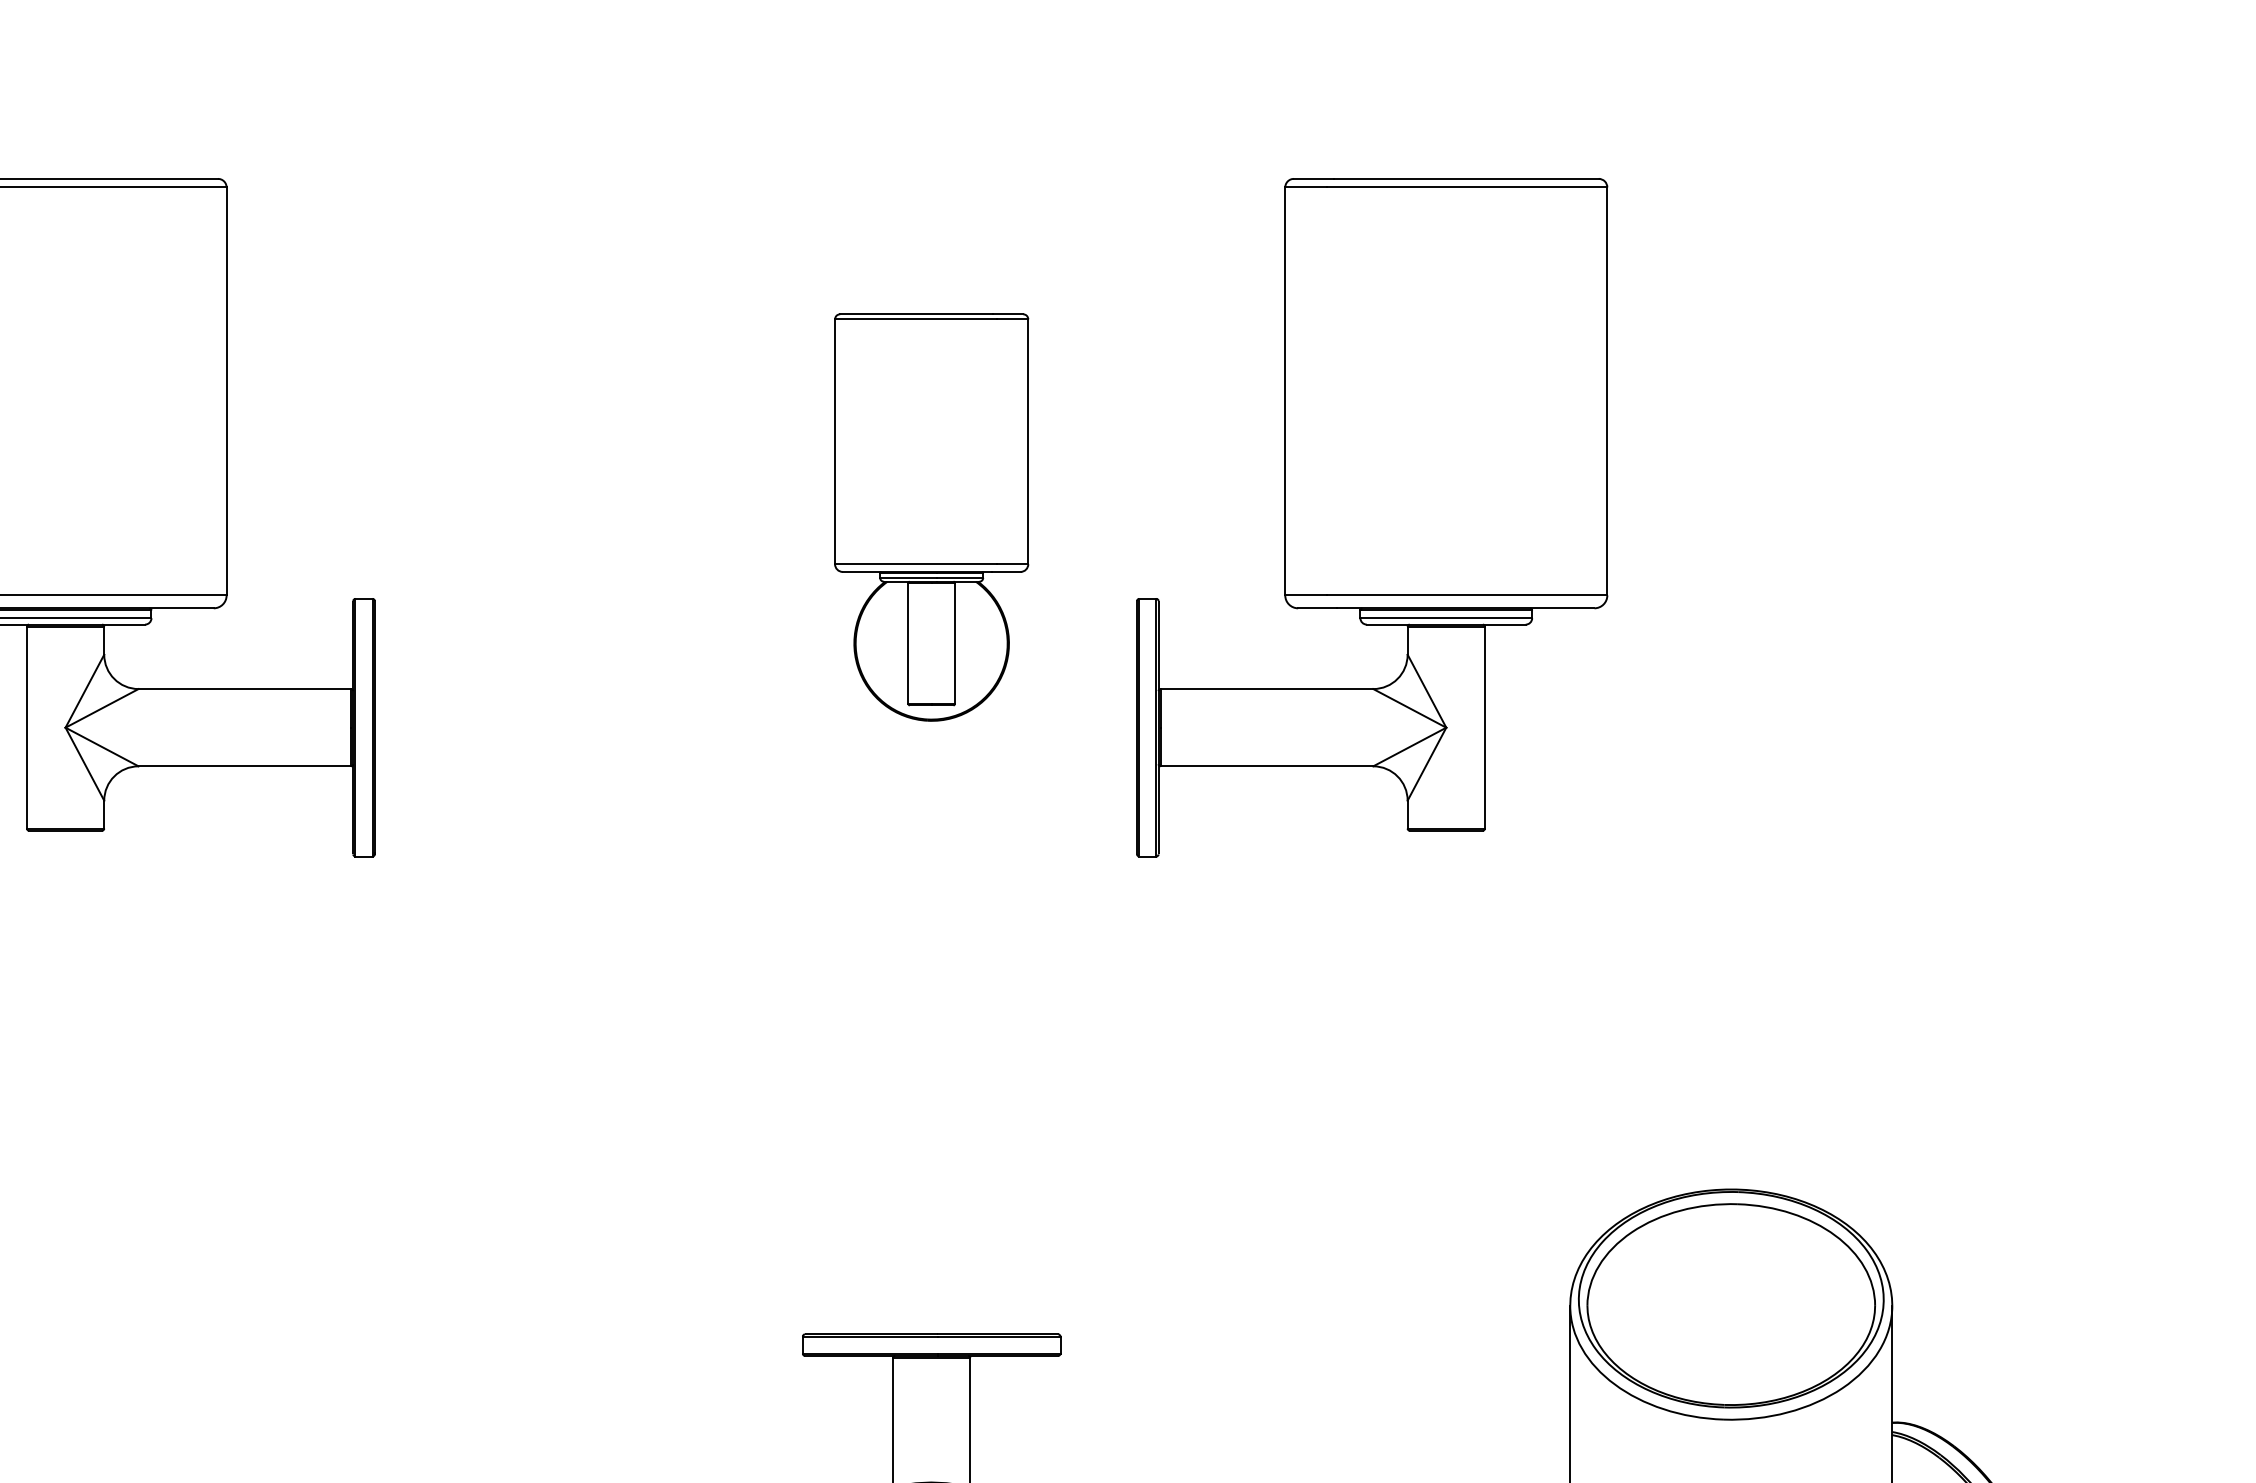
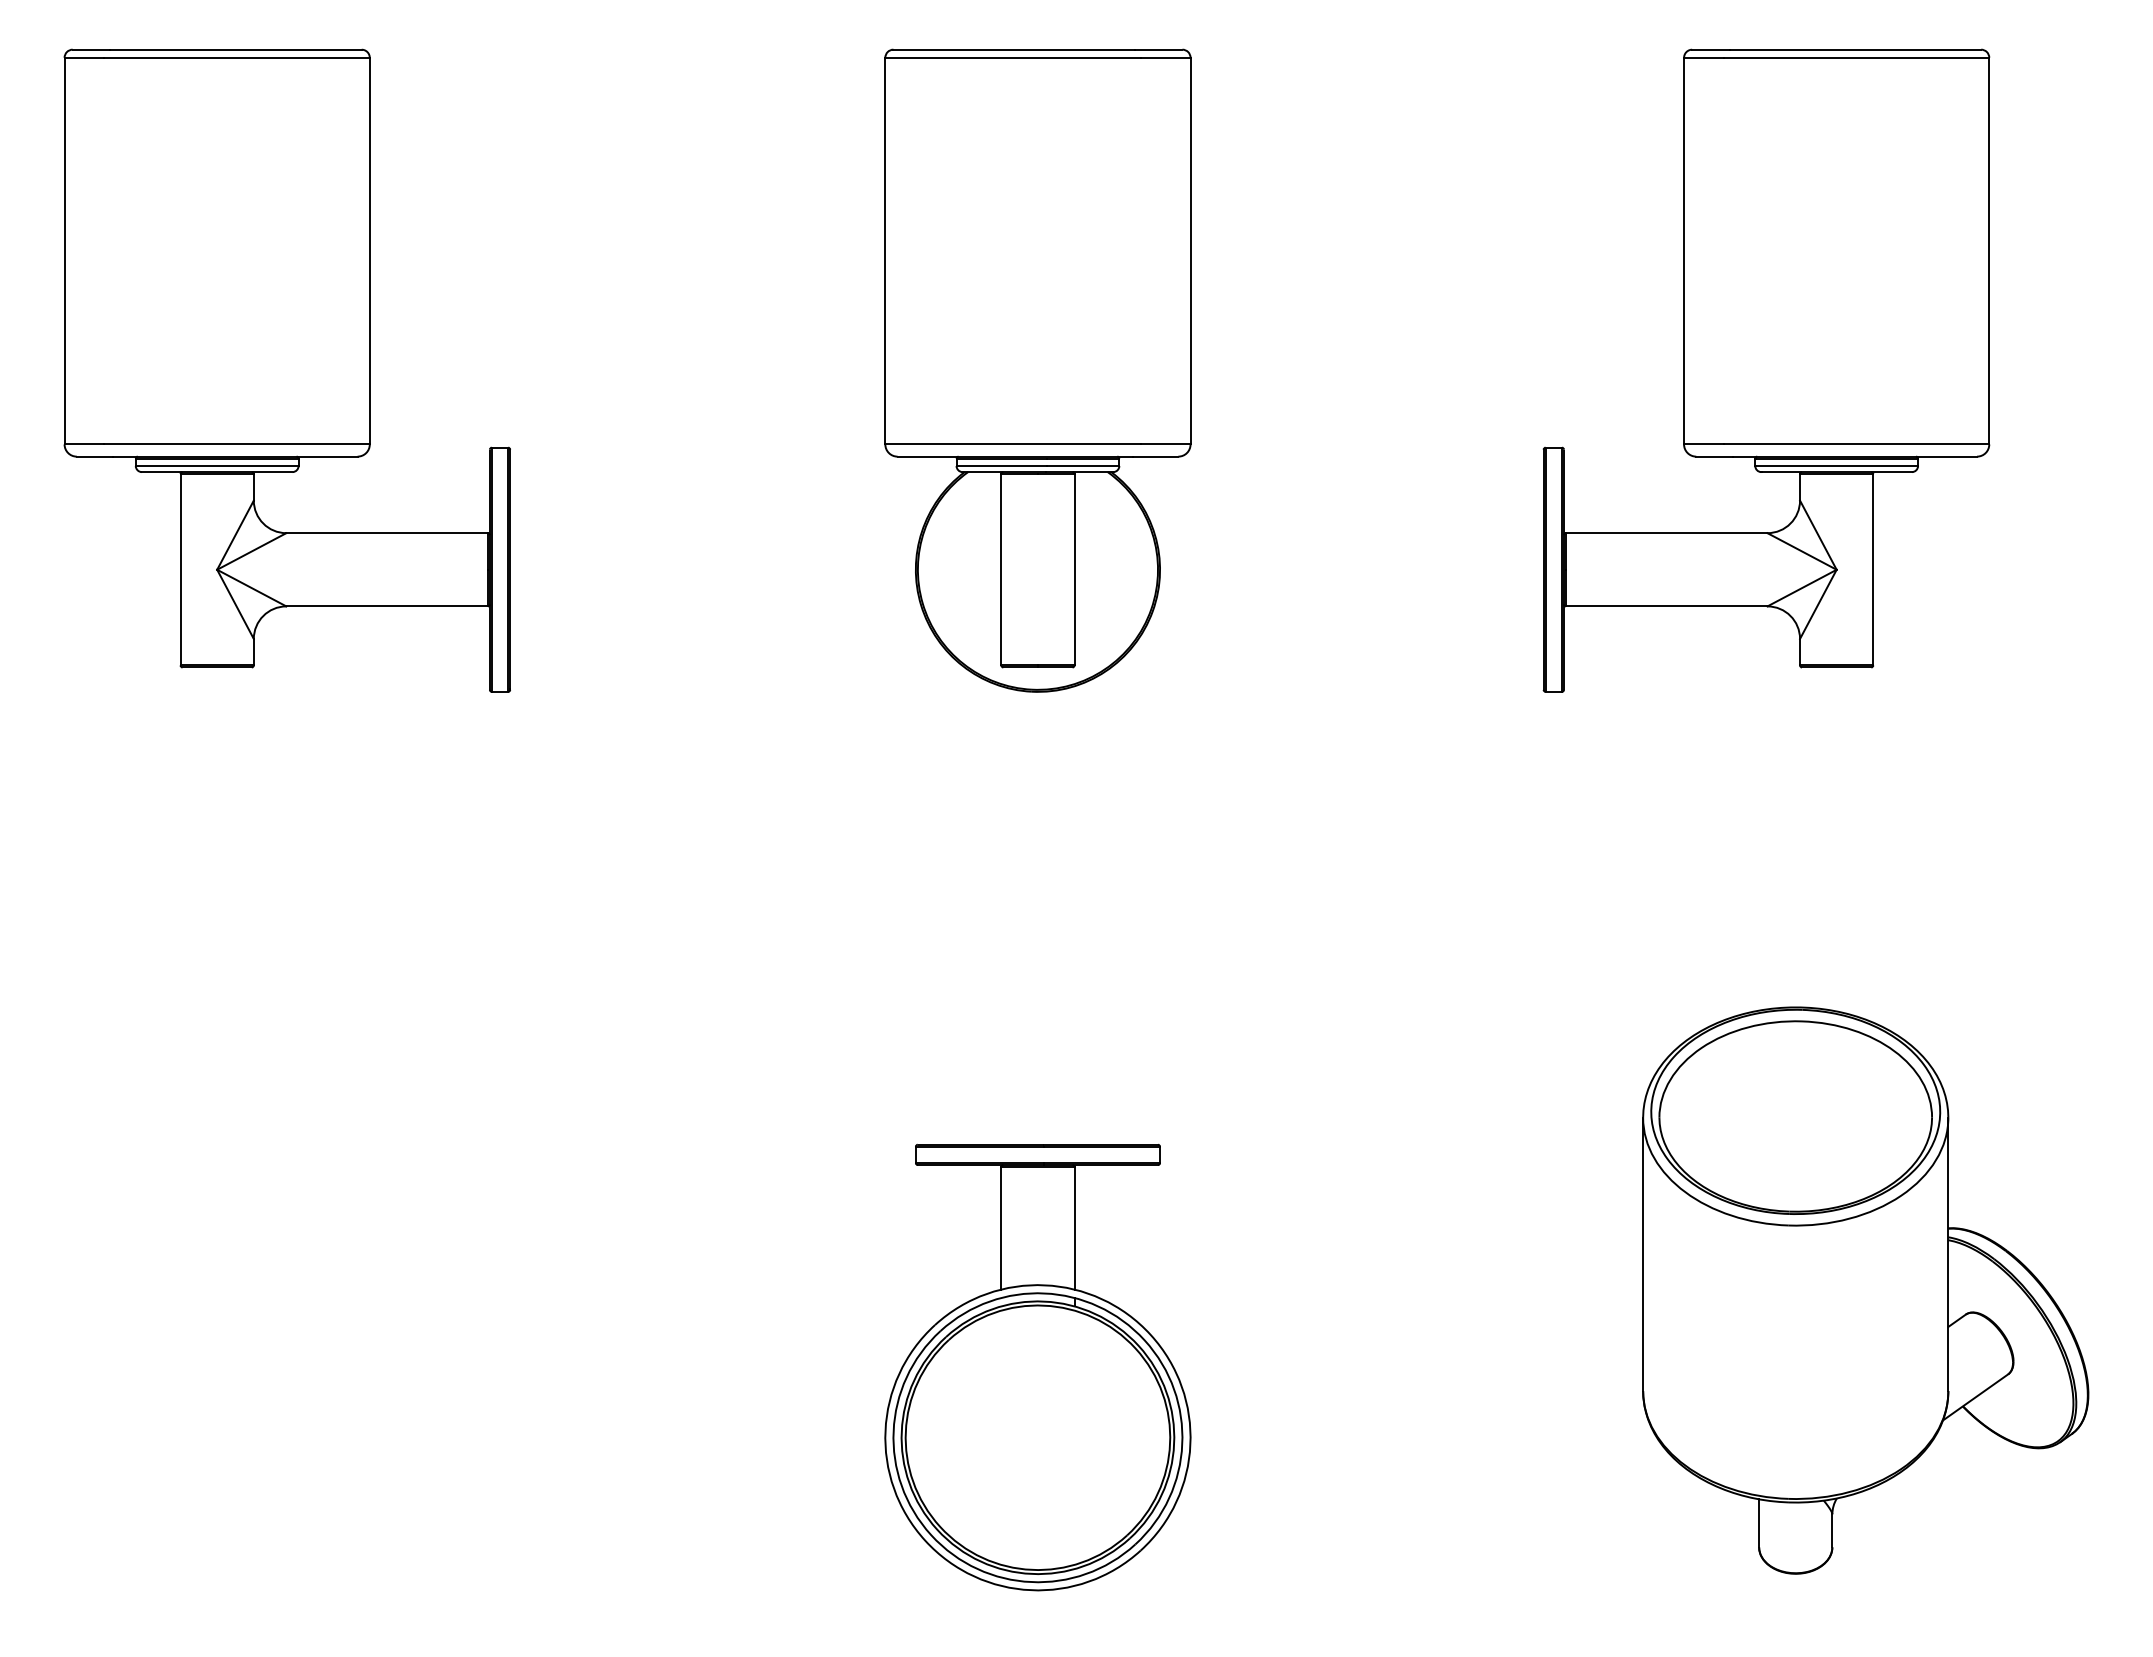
part: (931, 517) -> (1037, 370), size x1.67
part: (1372, 517) -> (1766, 370), moved

